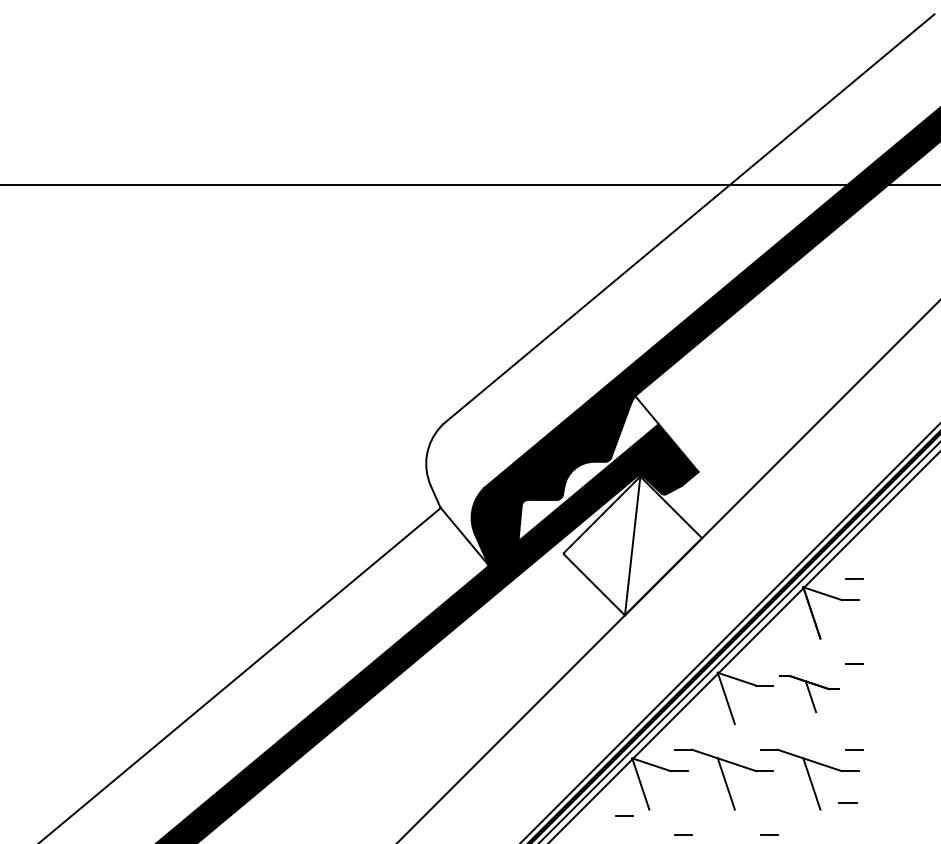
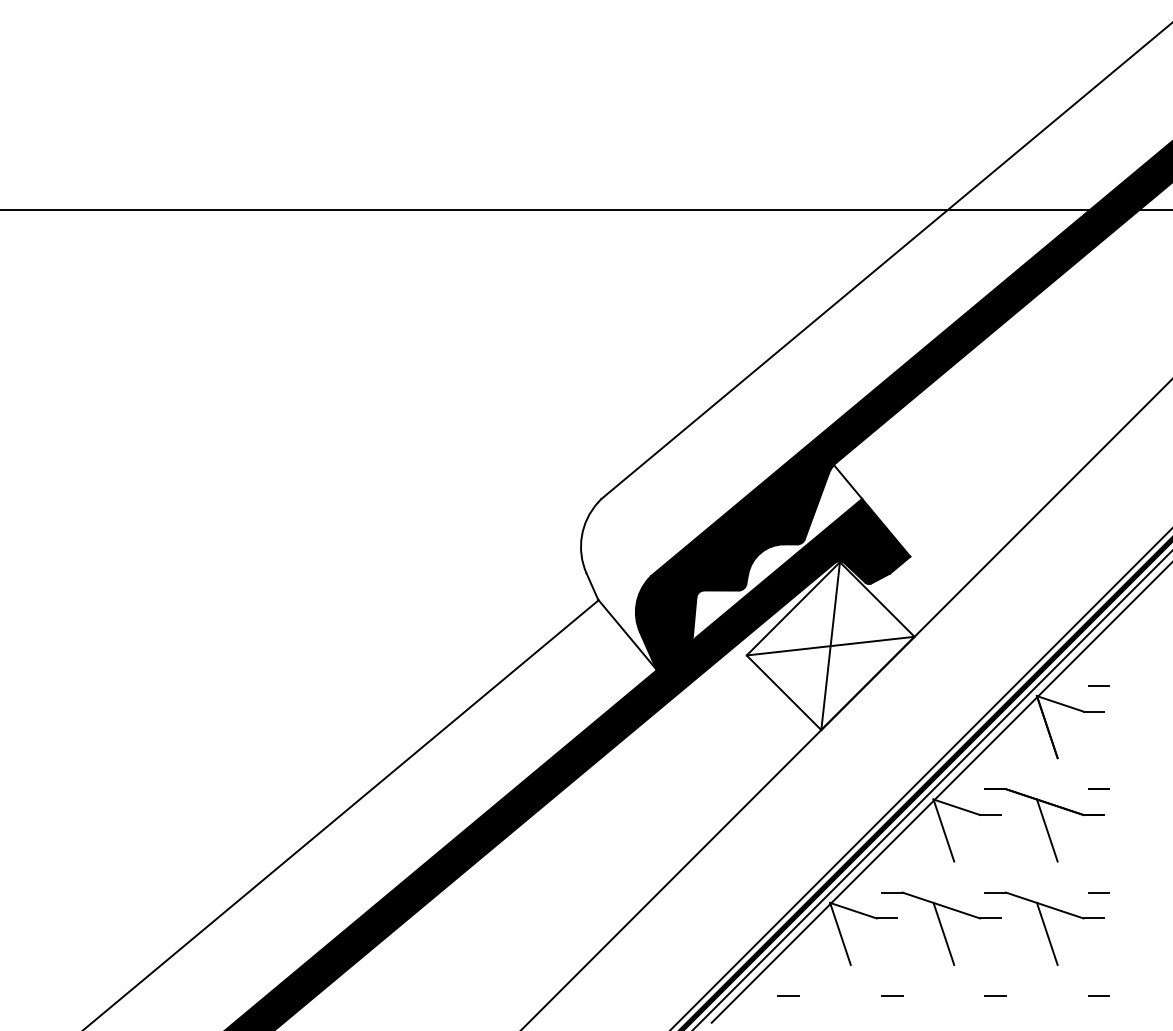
line: (632, 545) -> (830, 645), added
part: (809, 694) -> (1044, 825), size x1.67
line: (847, 802) -> (1098, 995), moved
line: (624, 815) -> (788, 995), moved

